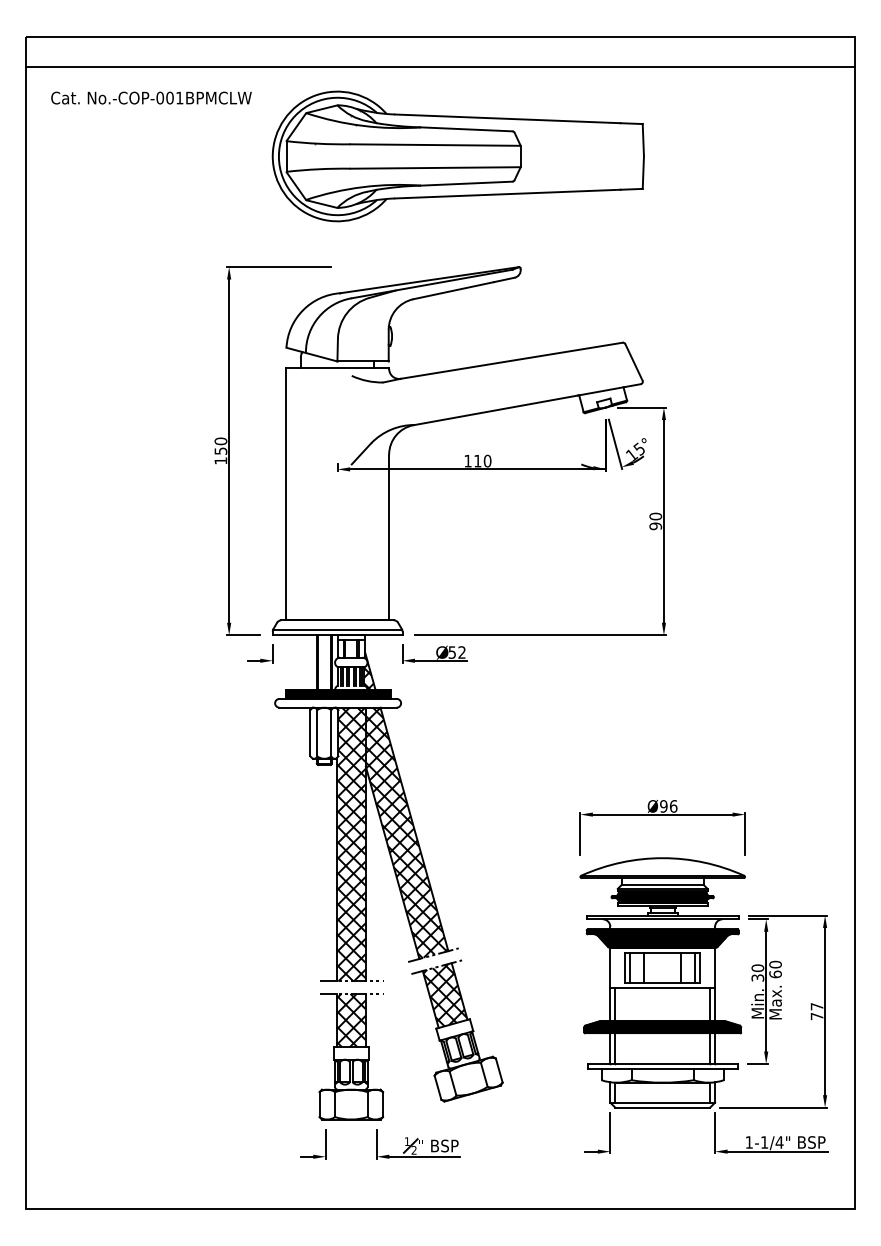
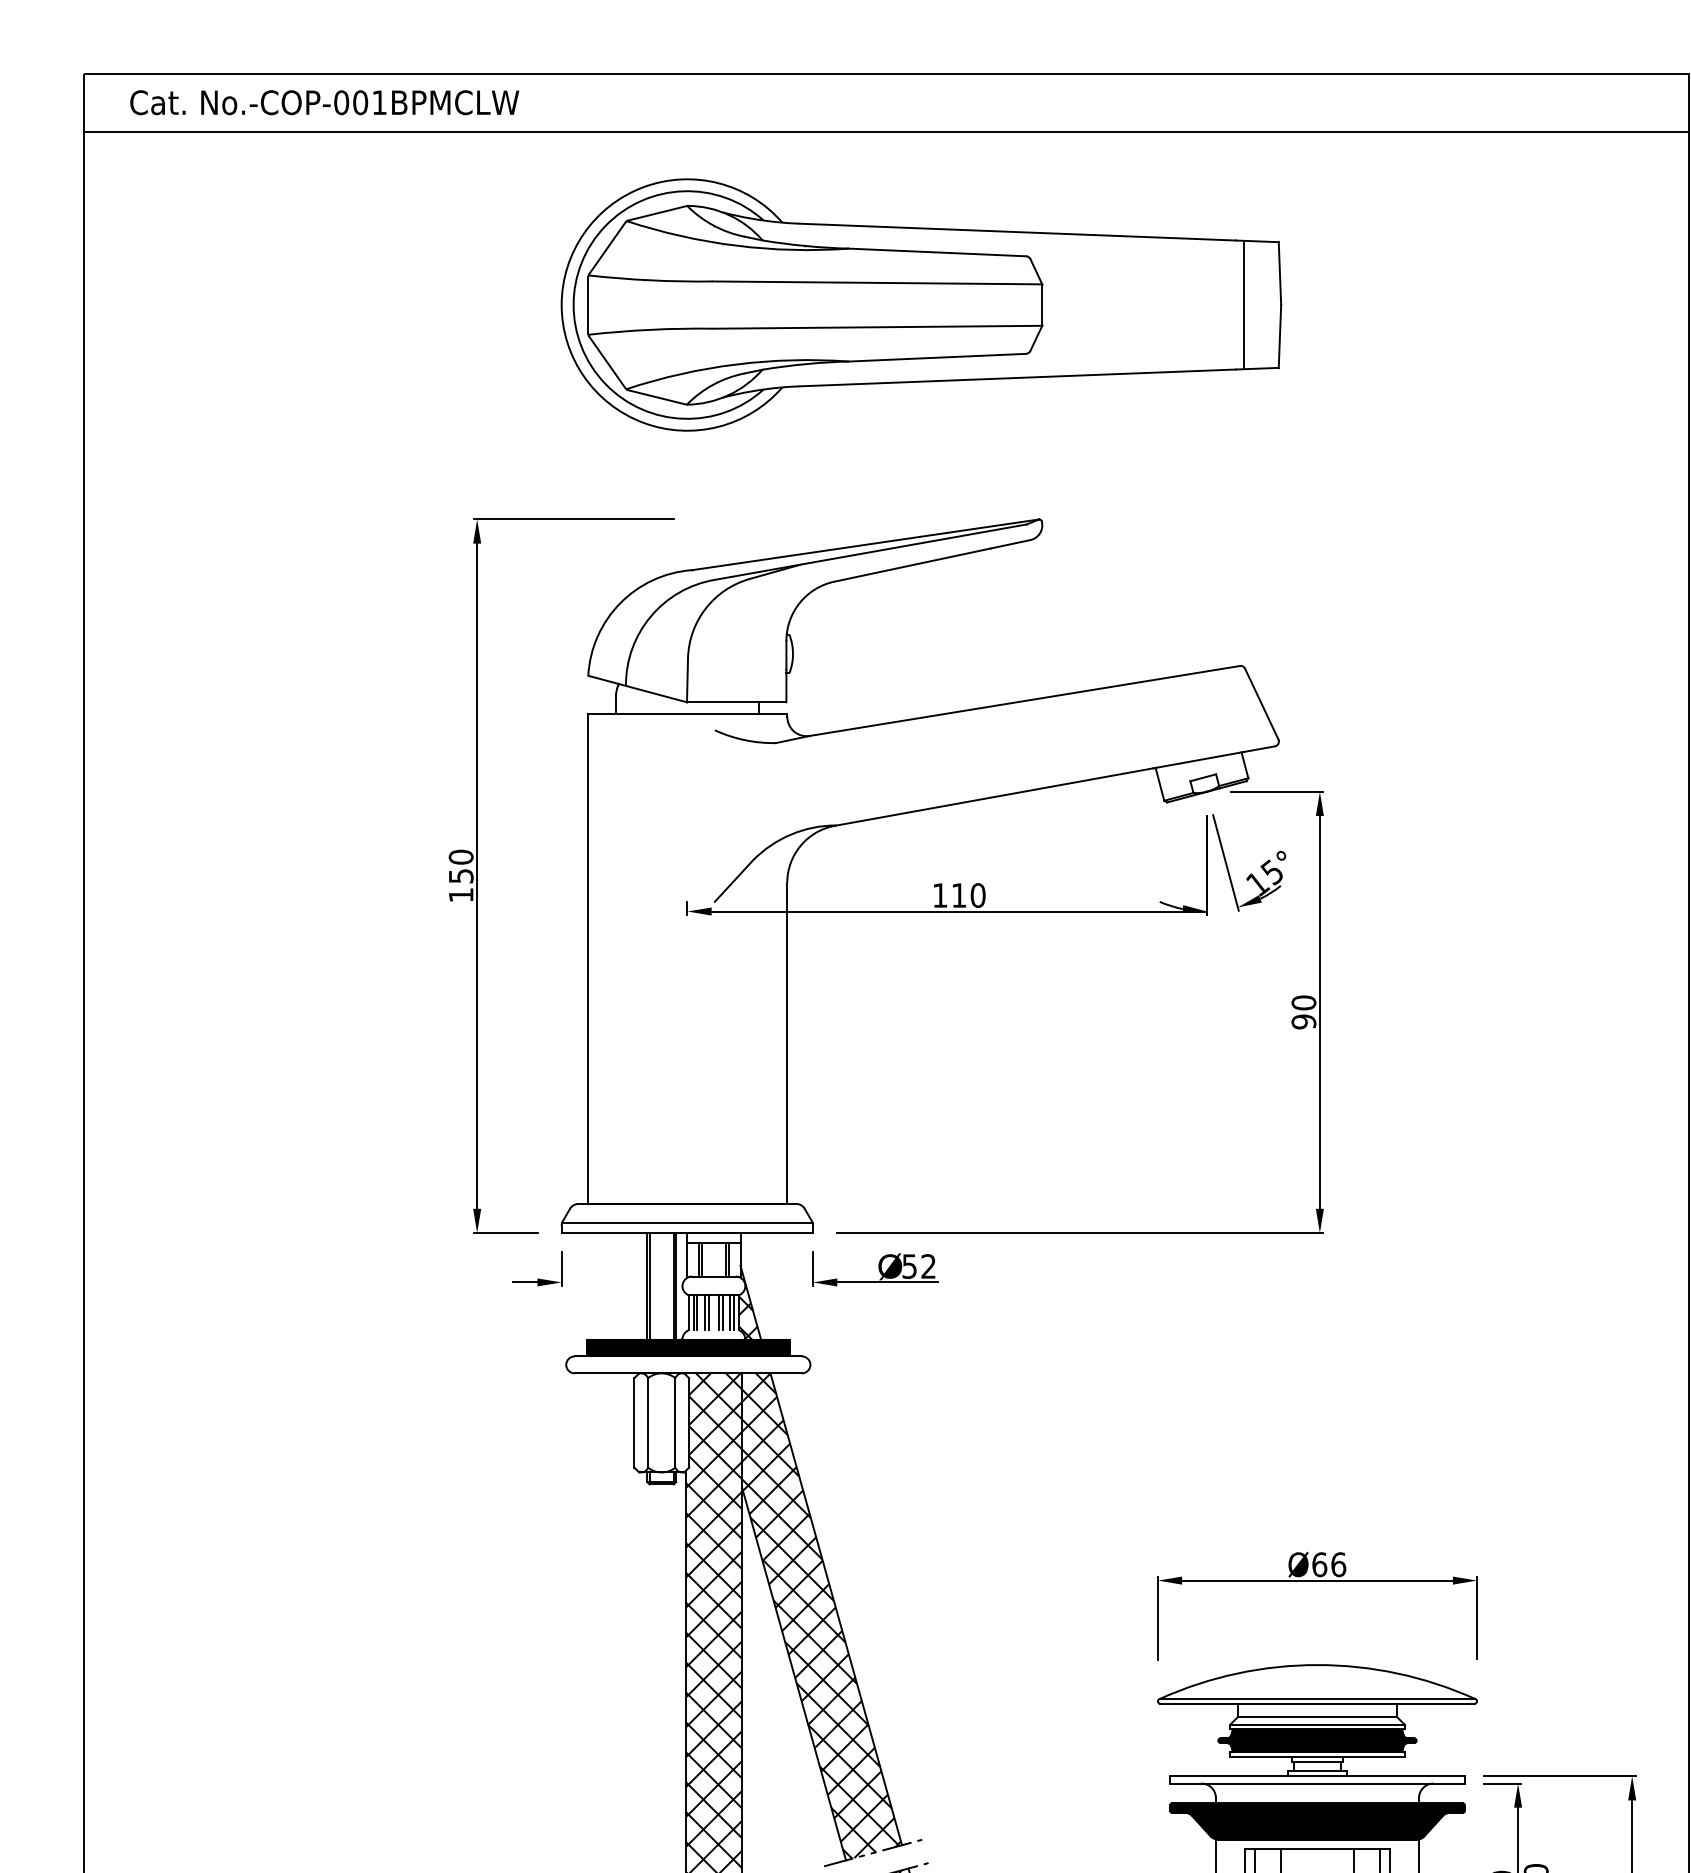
text: (151, 97) -> (324, 101), moved
line: (624, 156) -> (1243, 305), added
text: (663, 806) -> (1319, 1564), Ø96 -> Ø66

